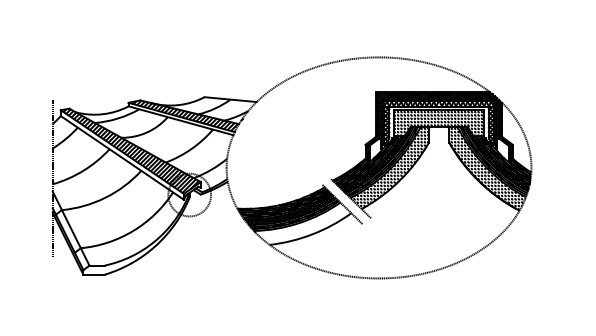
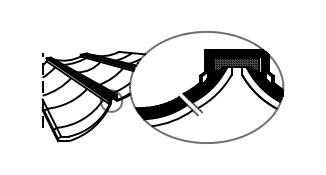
hatch: (388, 167) -> (211, 87), removed
hatch: (488, 171) -> (261, 89), removed

